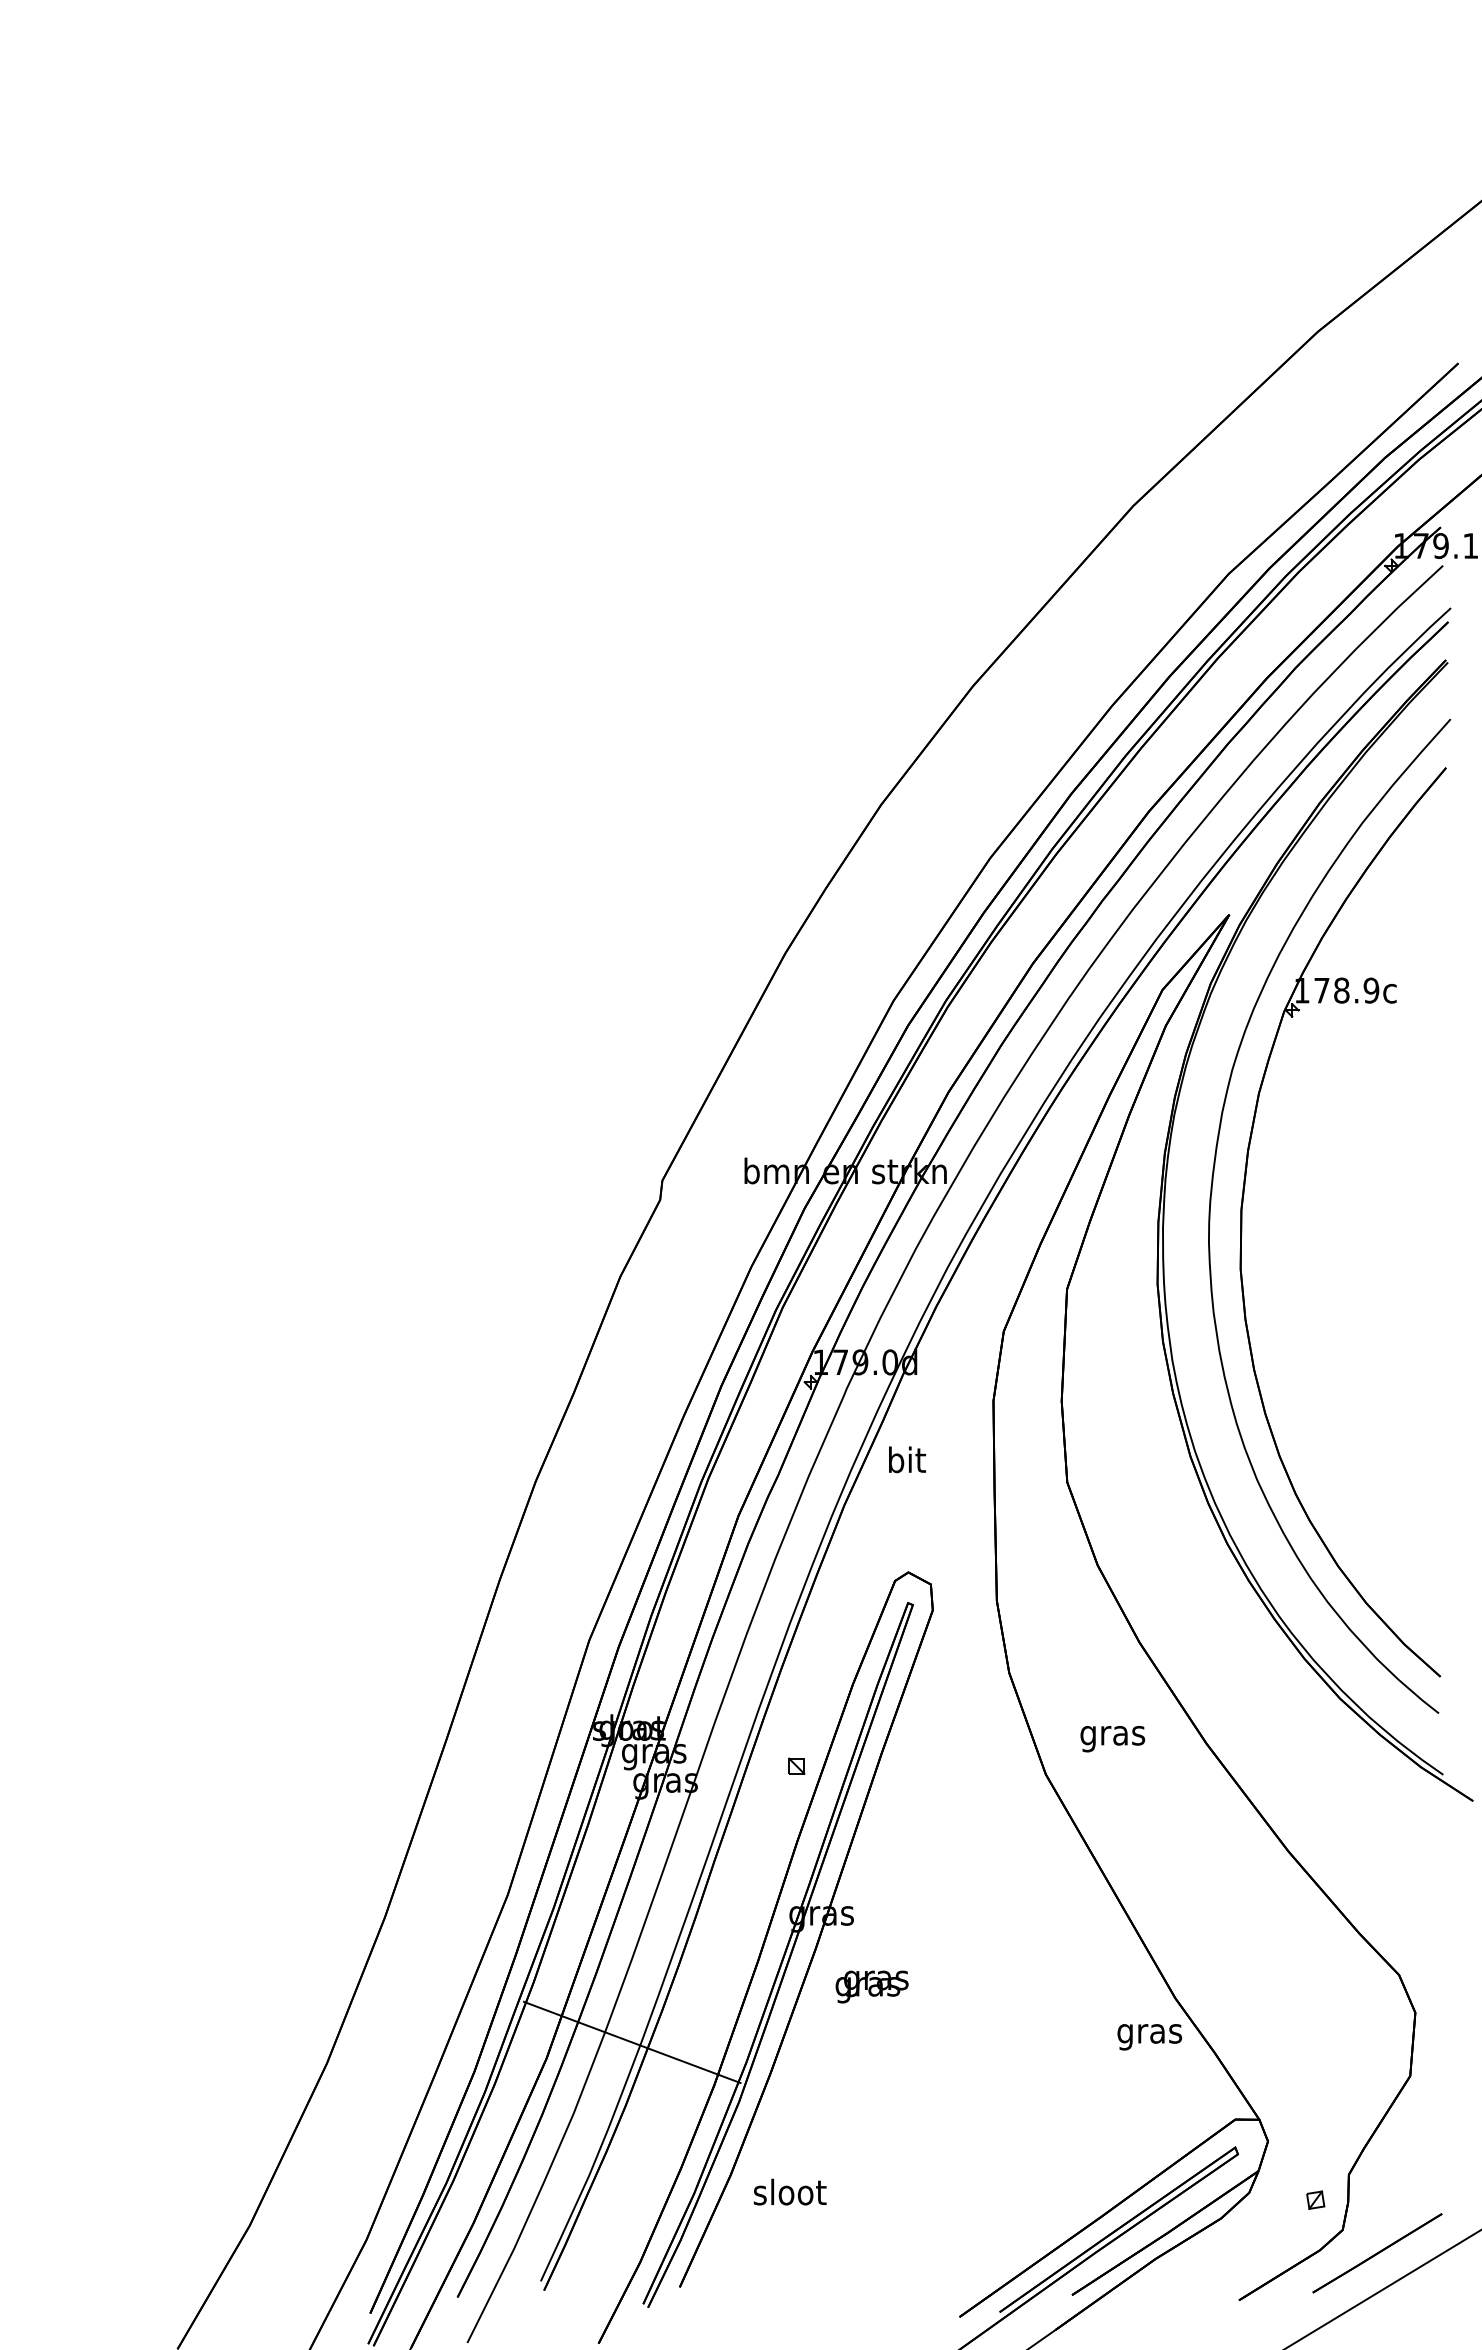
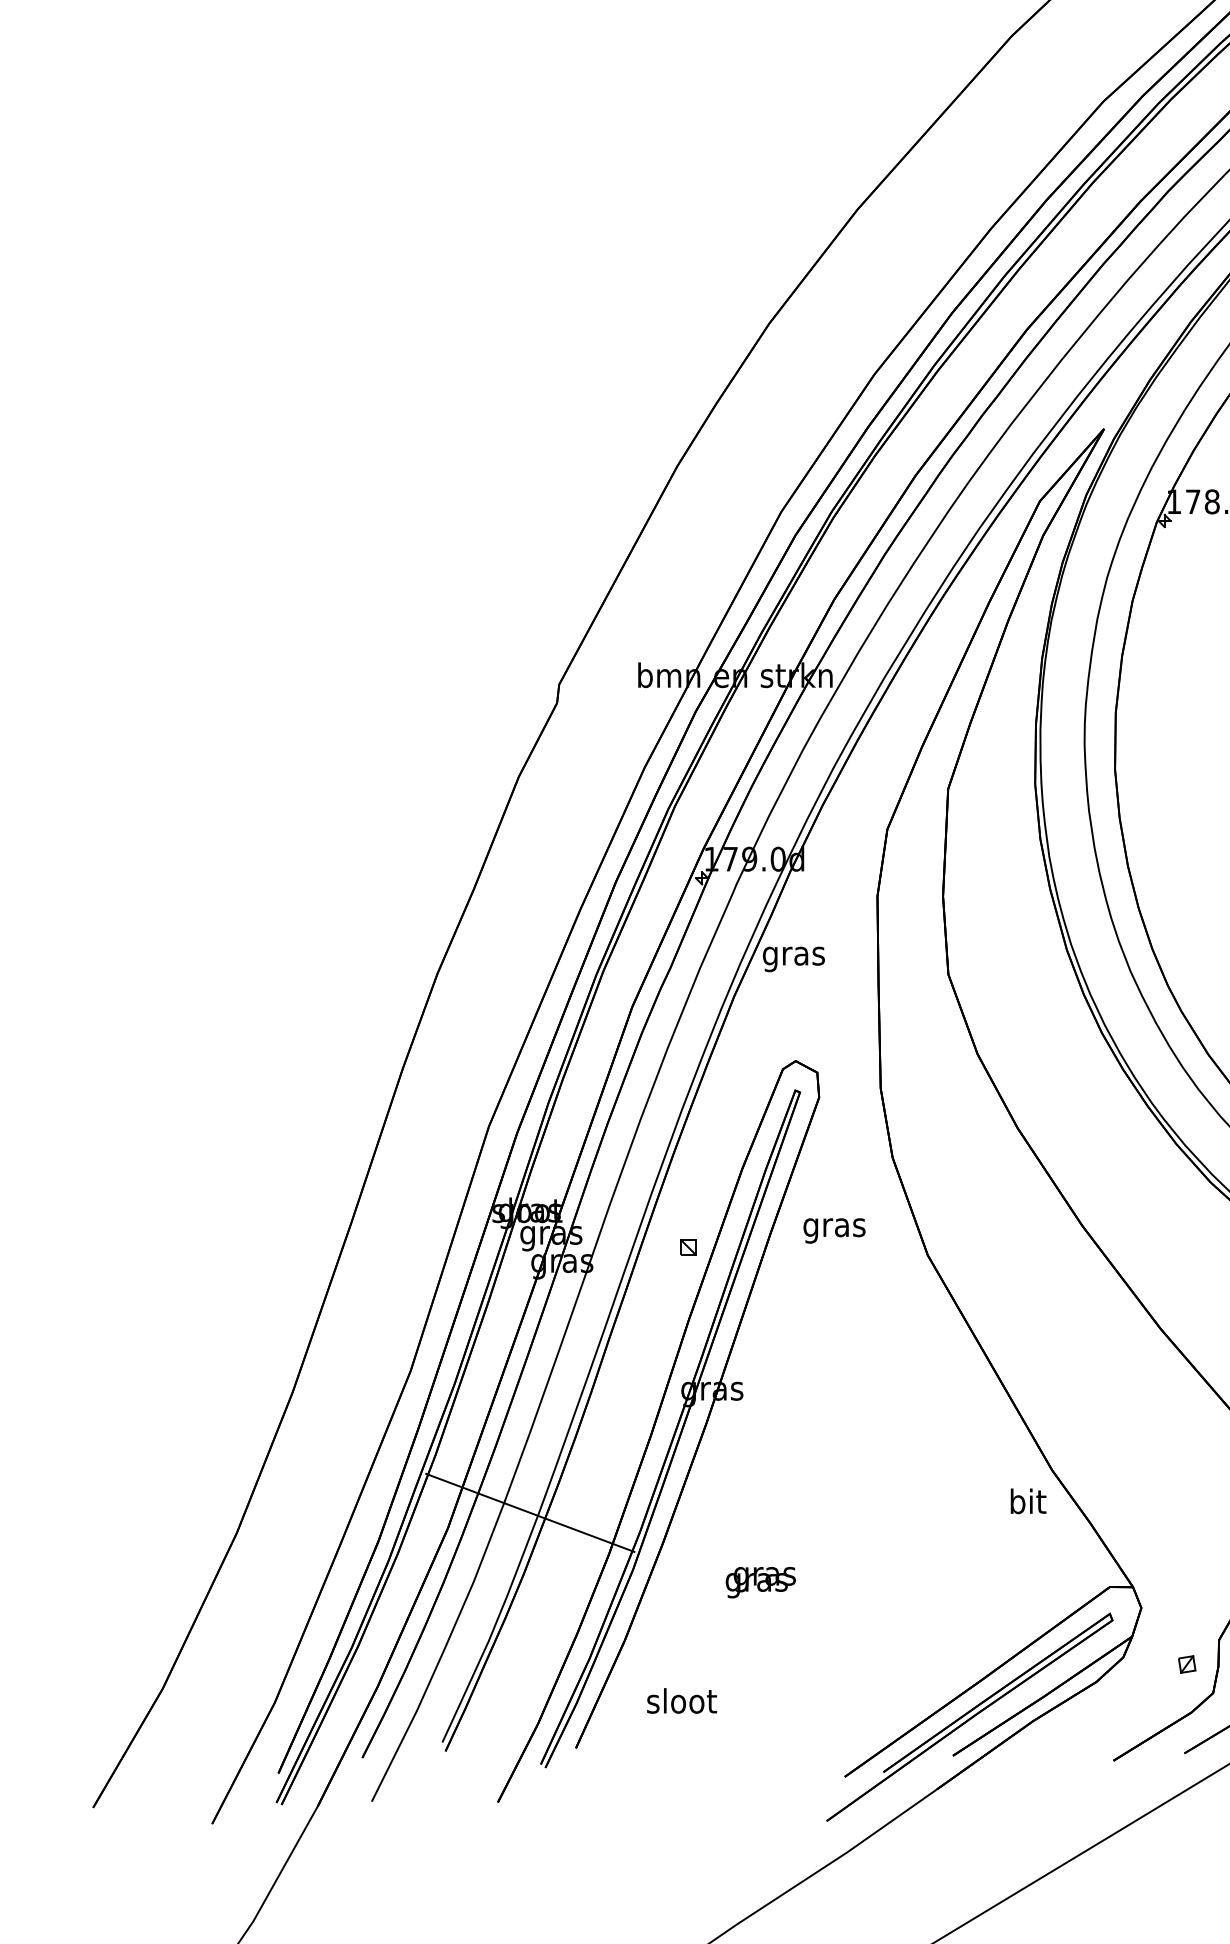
text: (906, 1462) -> (793, 955), bit -> gras
text: (1112, 1739) -> (834, 1231), moved
text: (871, 1986) -> (760, 1582), moved
text: (1149, 2033) -> (1027, 1504), gras -> bit
text: (789, 2191) -> (681, 1700), moved

